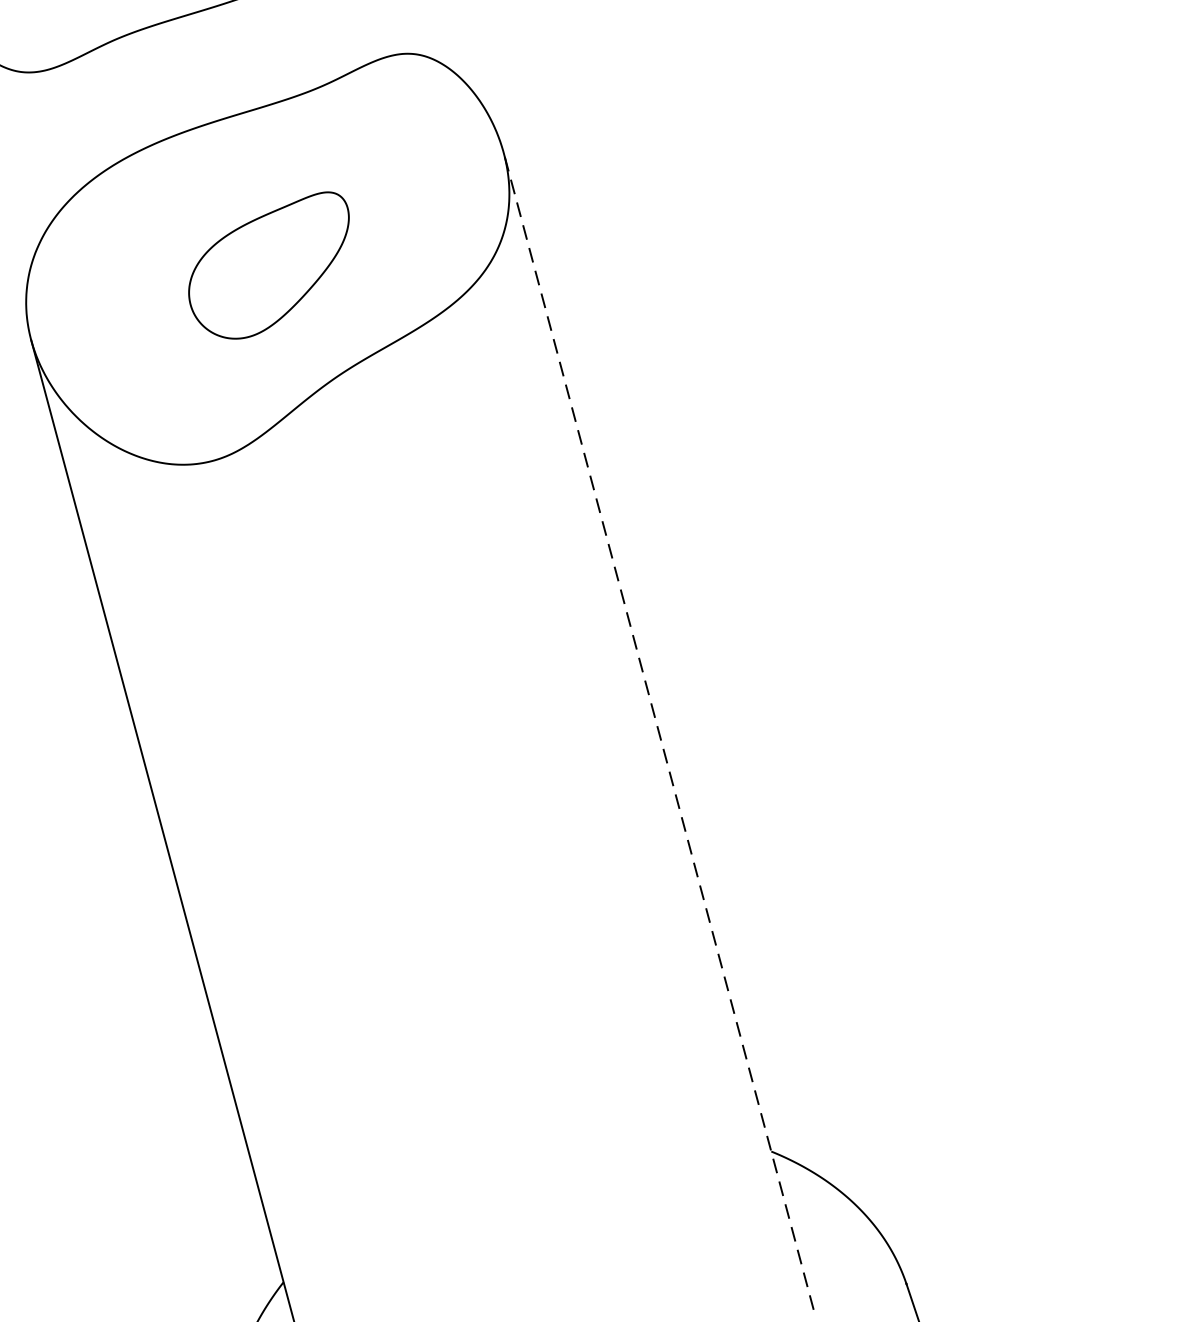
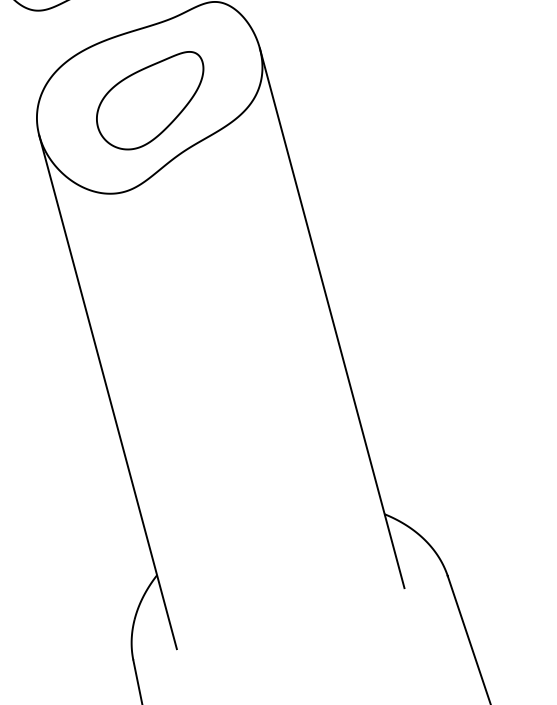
part: (269, 264) -> (150, 100), size x1.43
line: (659, 729) -> (332, 317), dashed -> solid

